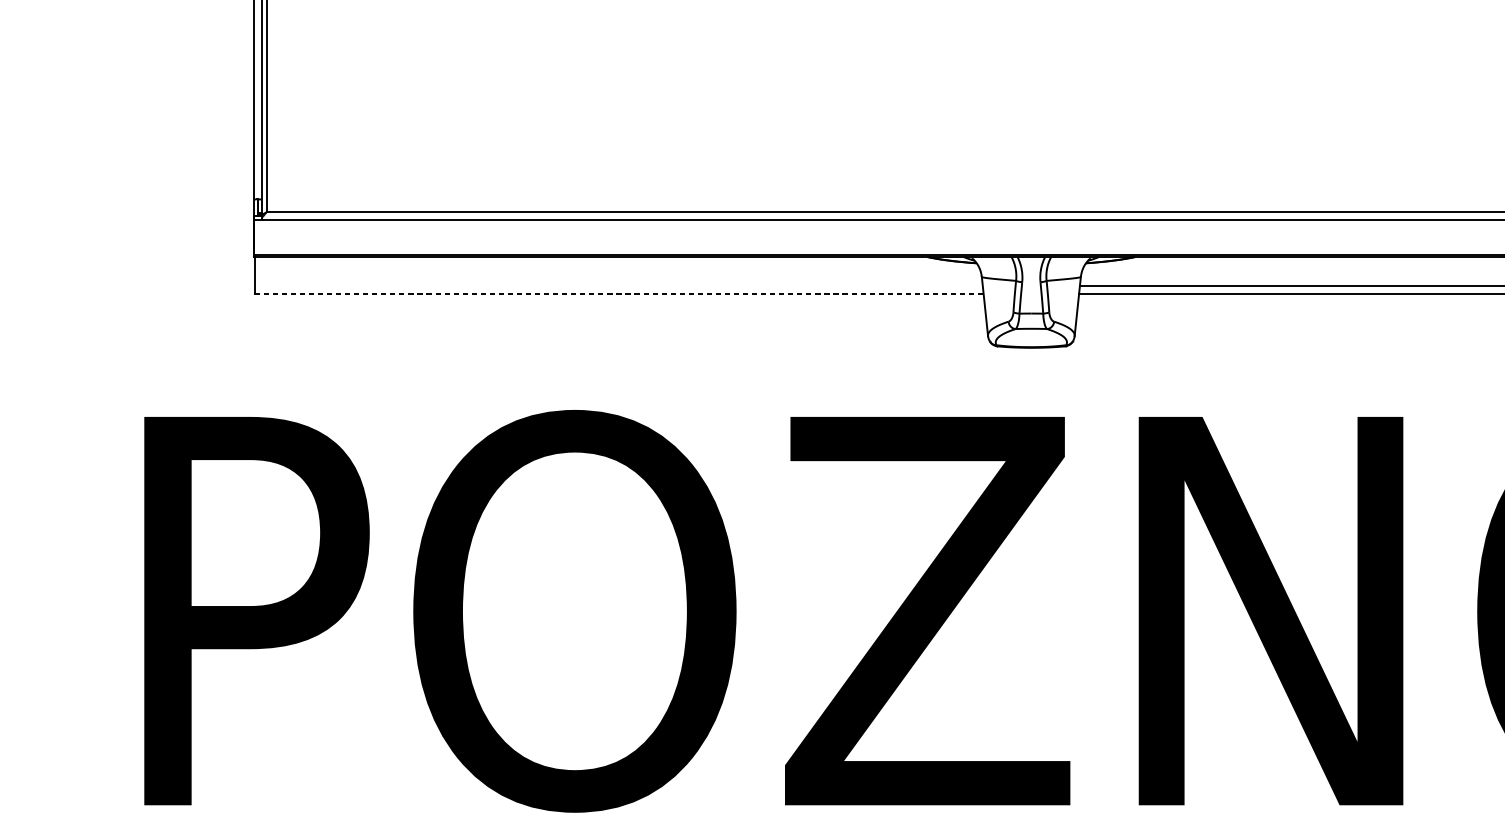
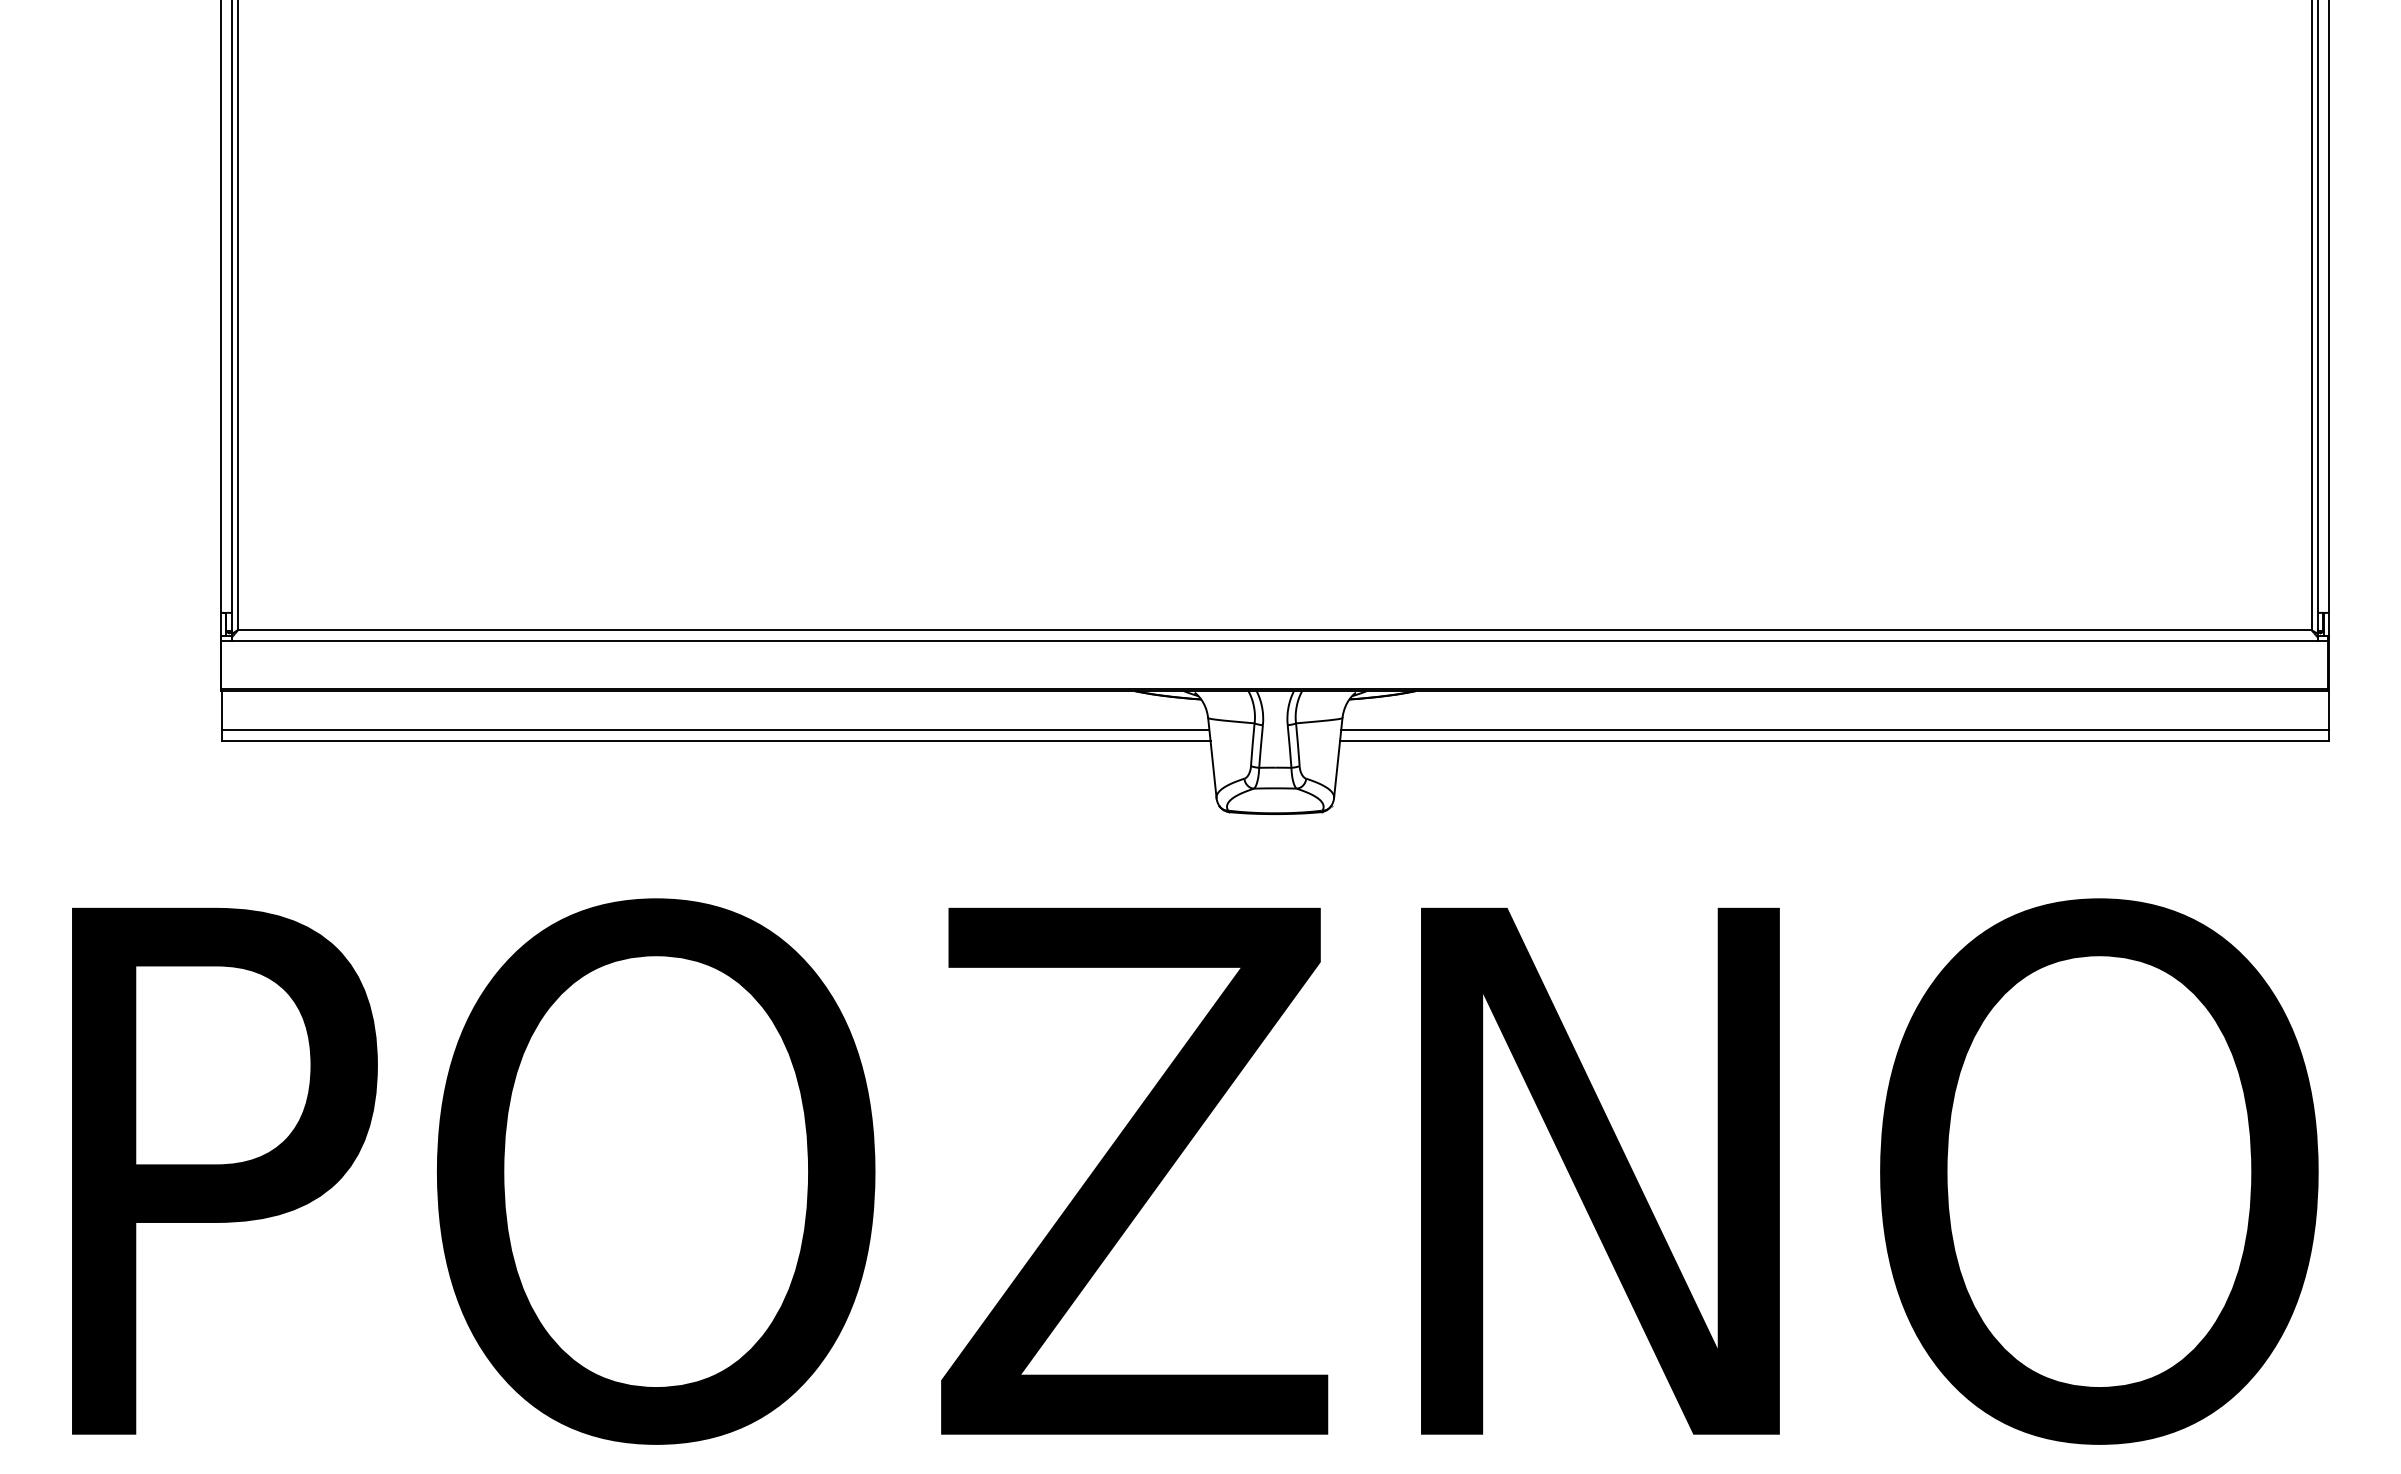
line: (618, 286) -> (715, 730), added
line: (619, 294) -> (716, 741), dashed -> solid

